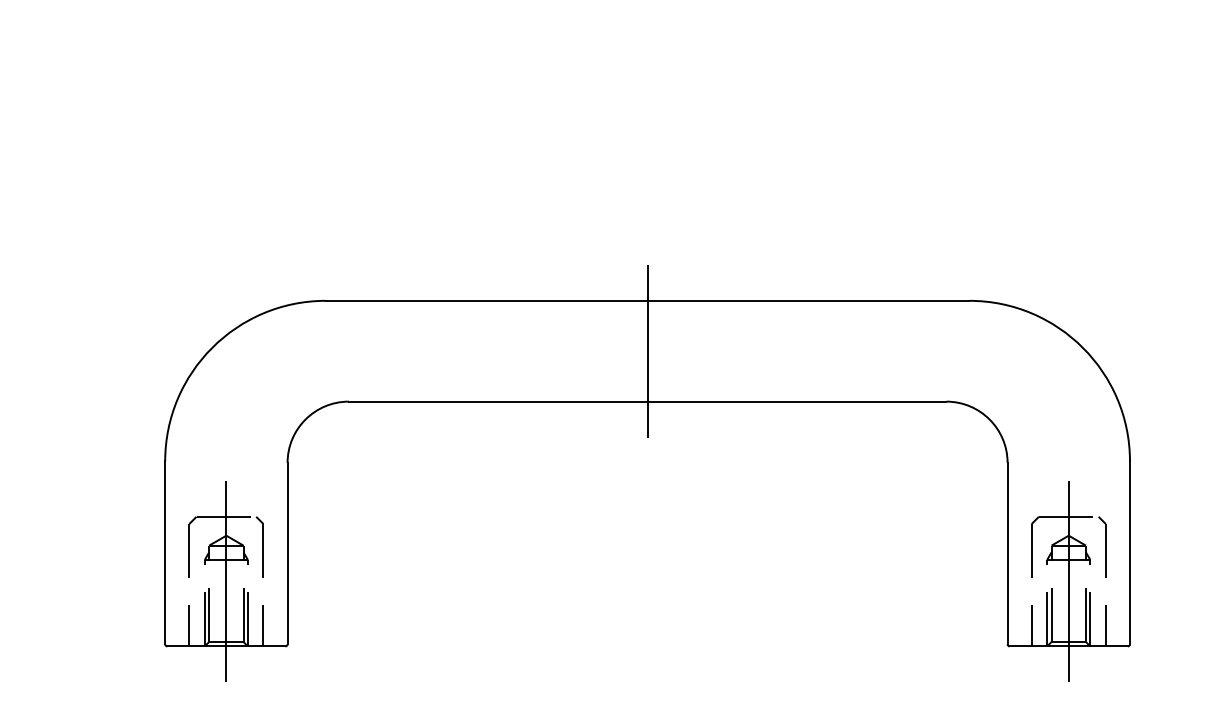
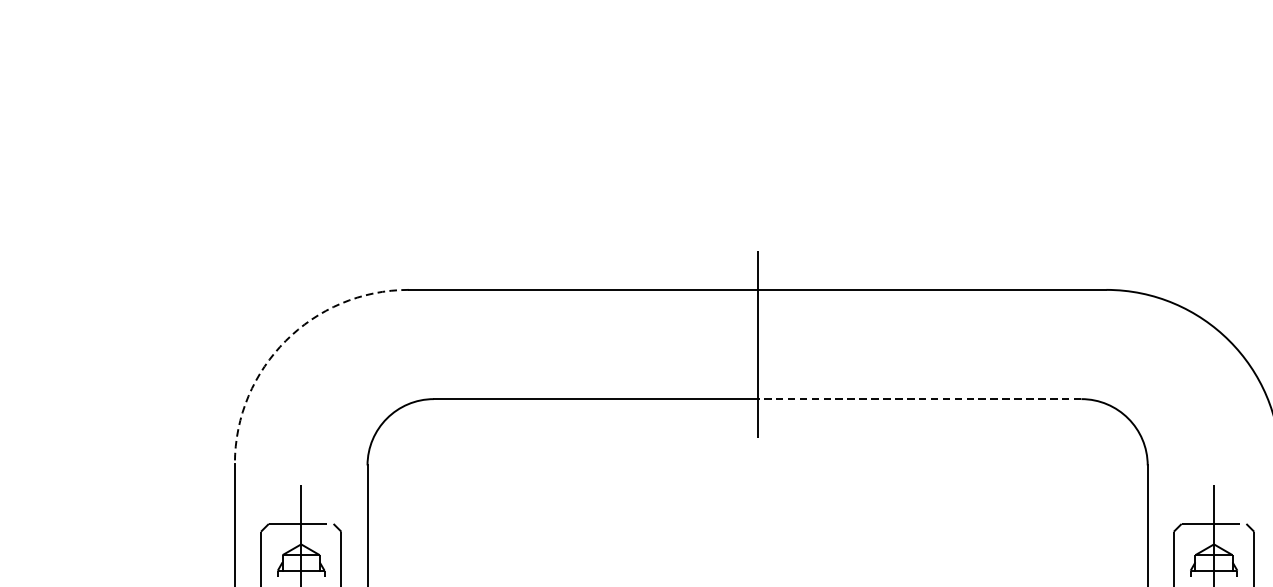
arc: (212, 347) -> (286, 340), solid -> dashed
line: (796, 401) -> (918, 398), solid -> dashed

